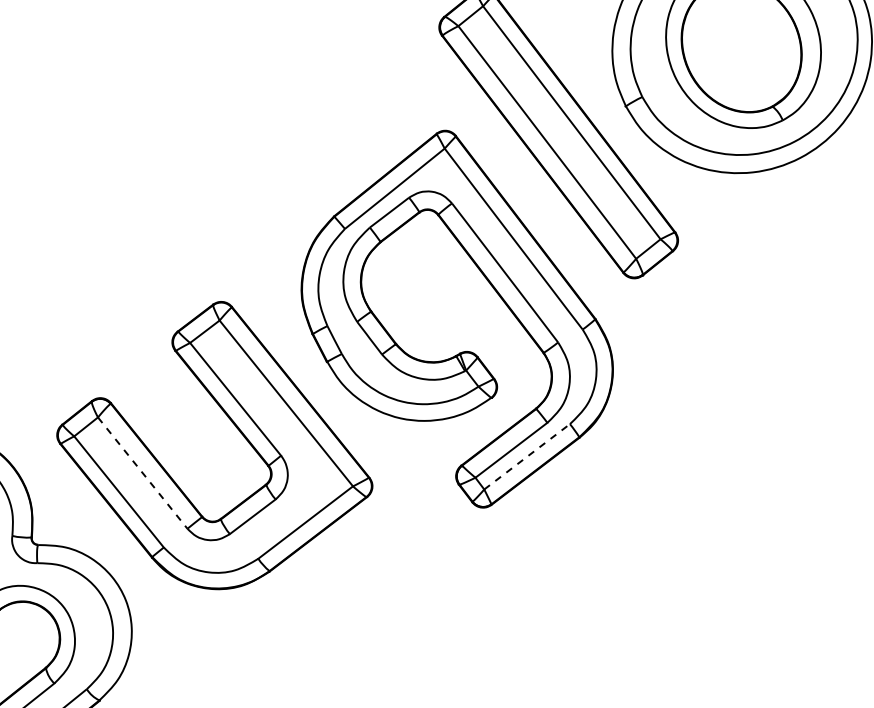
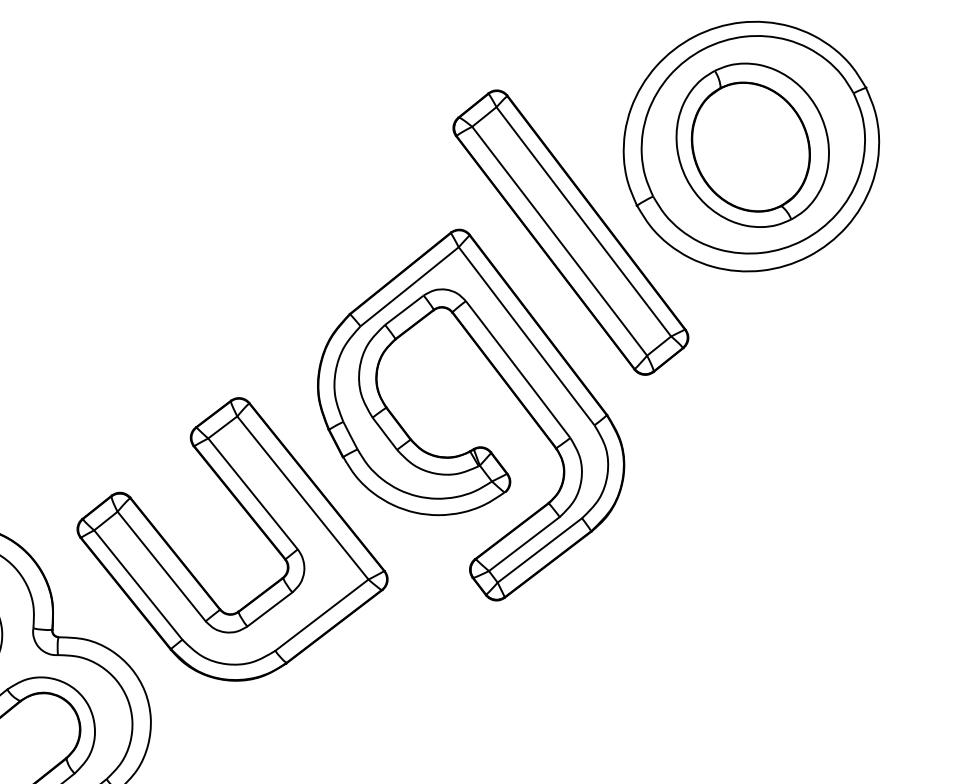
line: (527, 456) -> (540, 550), dashed -> solid
line: (142, 473) -> (161, 566), dashed -> solid

